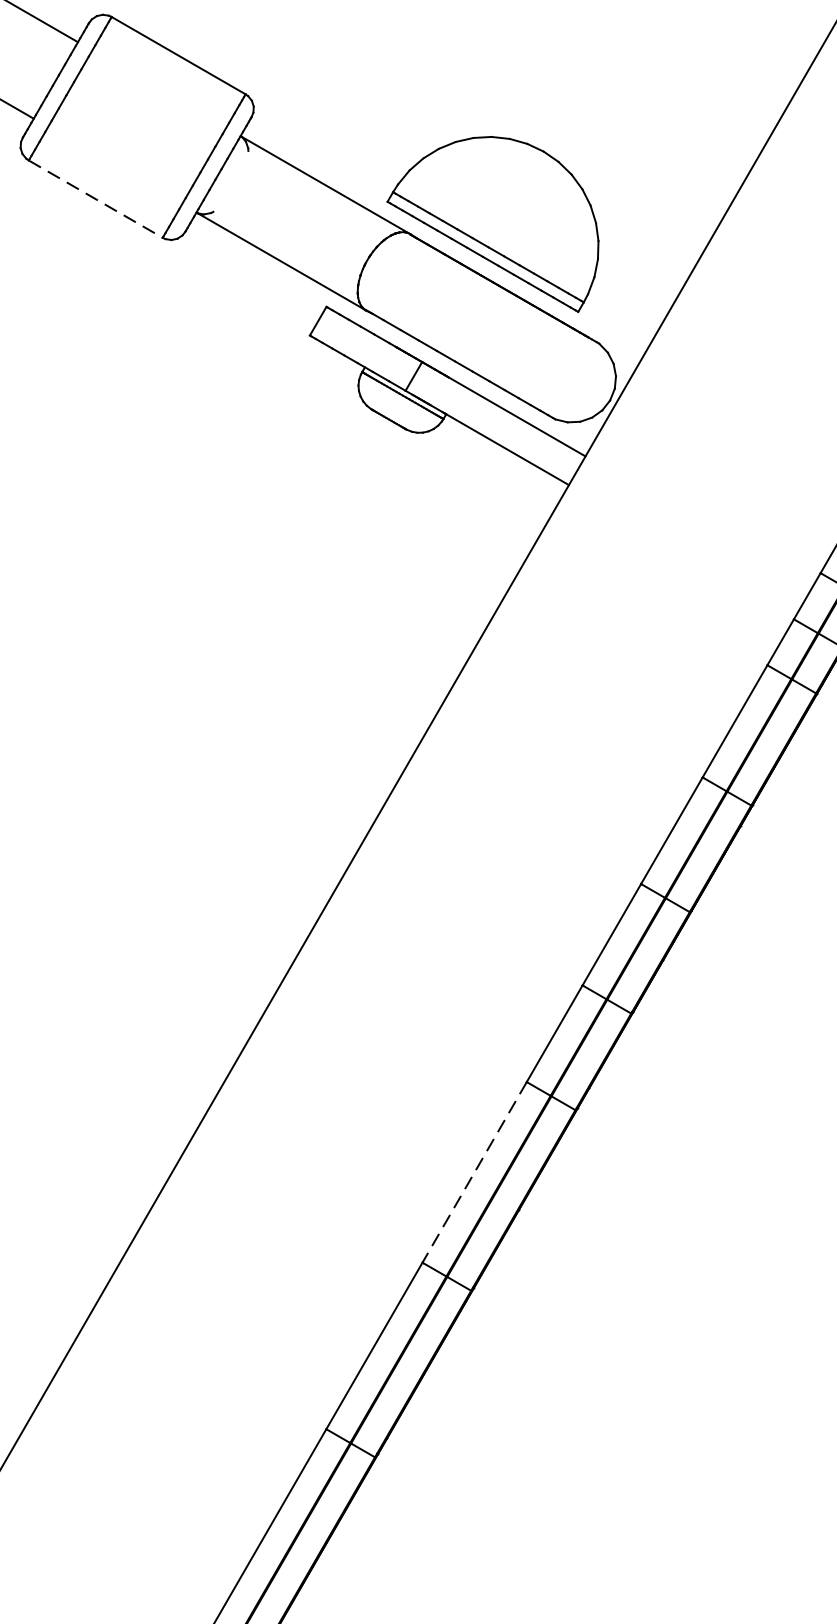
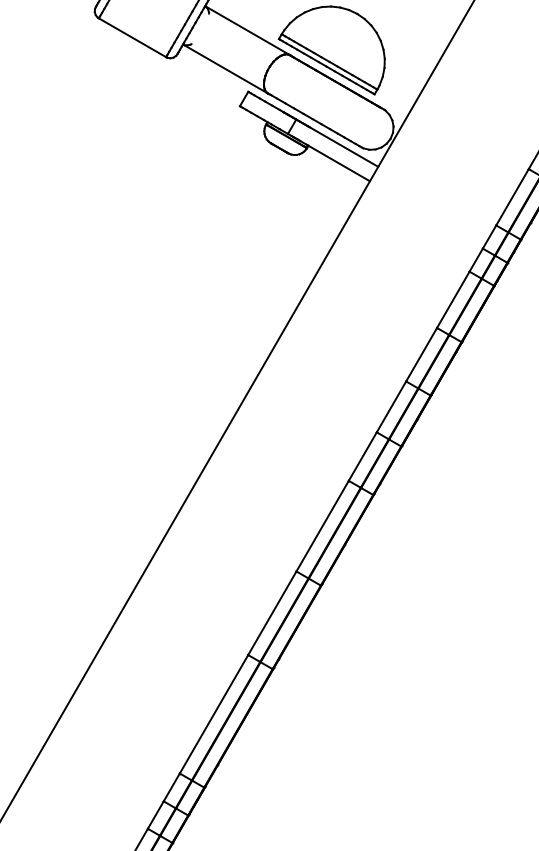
line: (95, 198) -> (132, 37), dashed -> solid
line: (474, 1173) -> (322, 526), dashed -> solid

